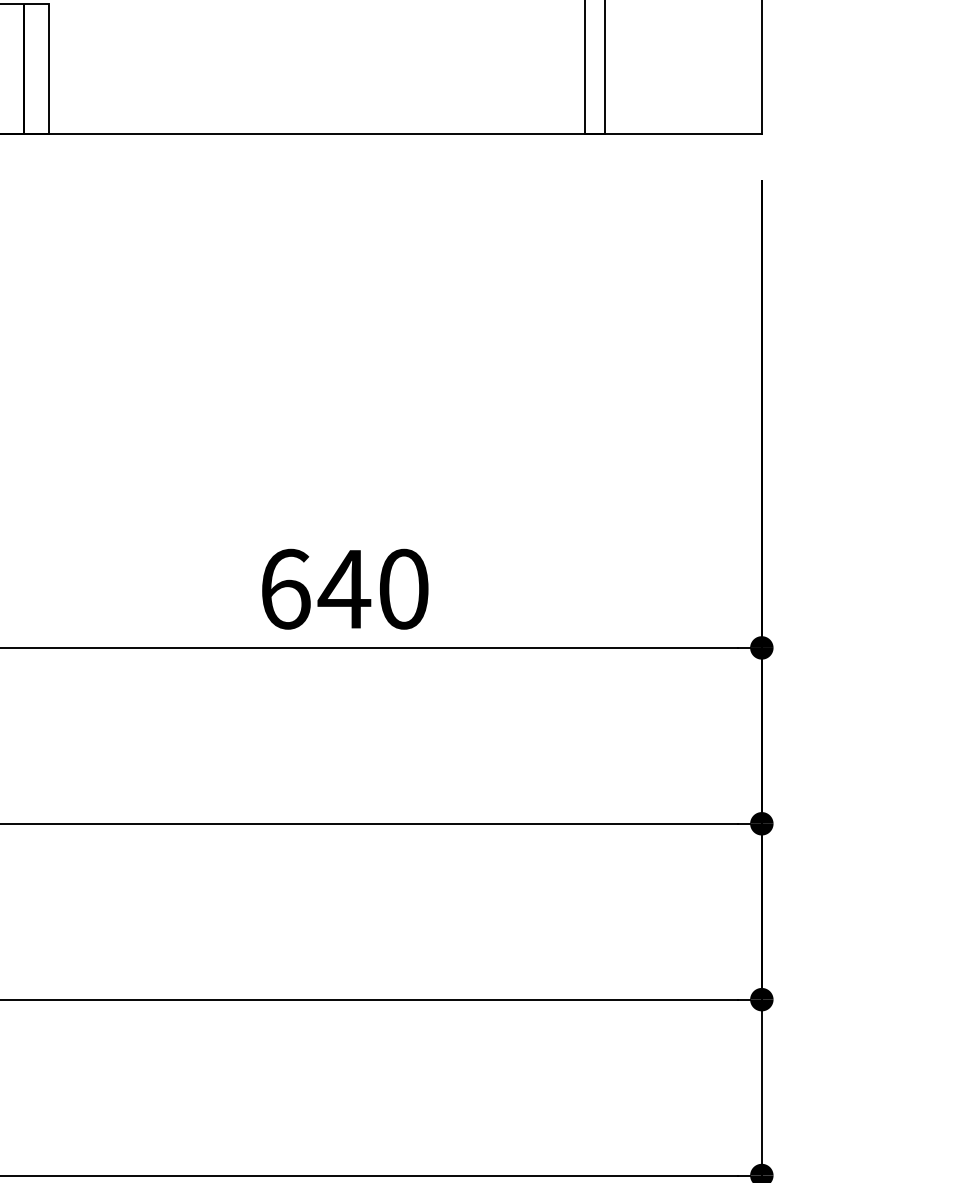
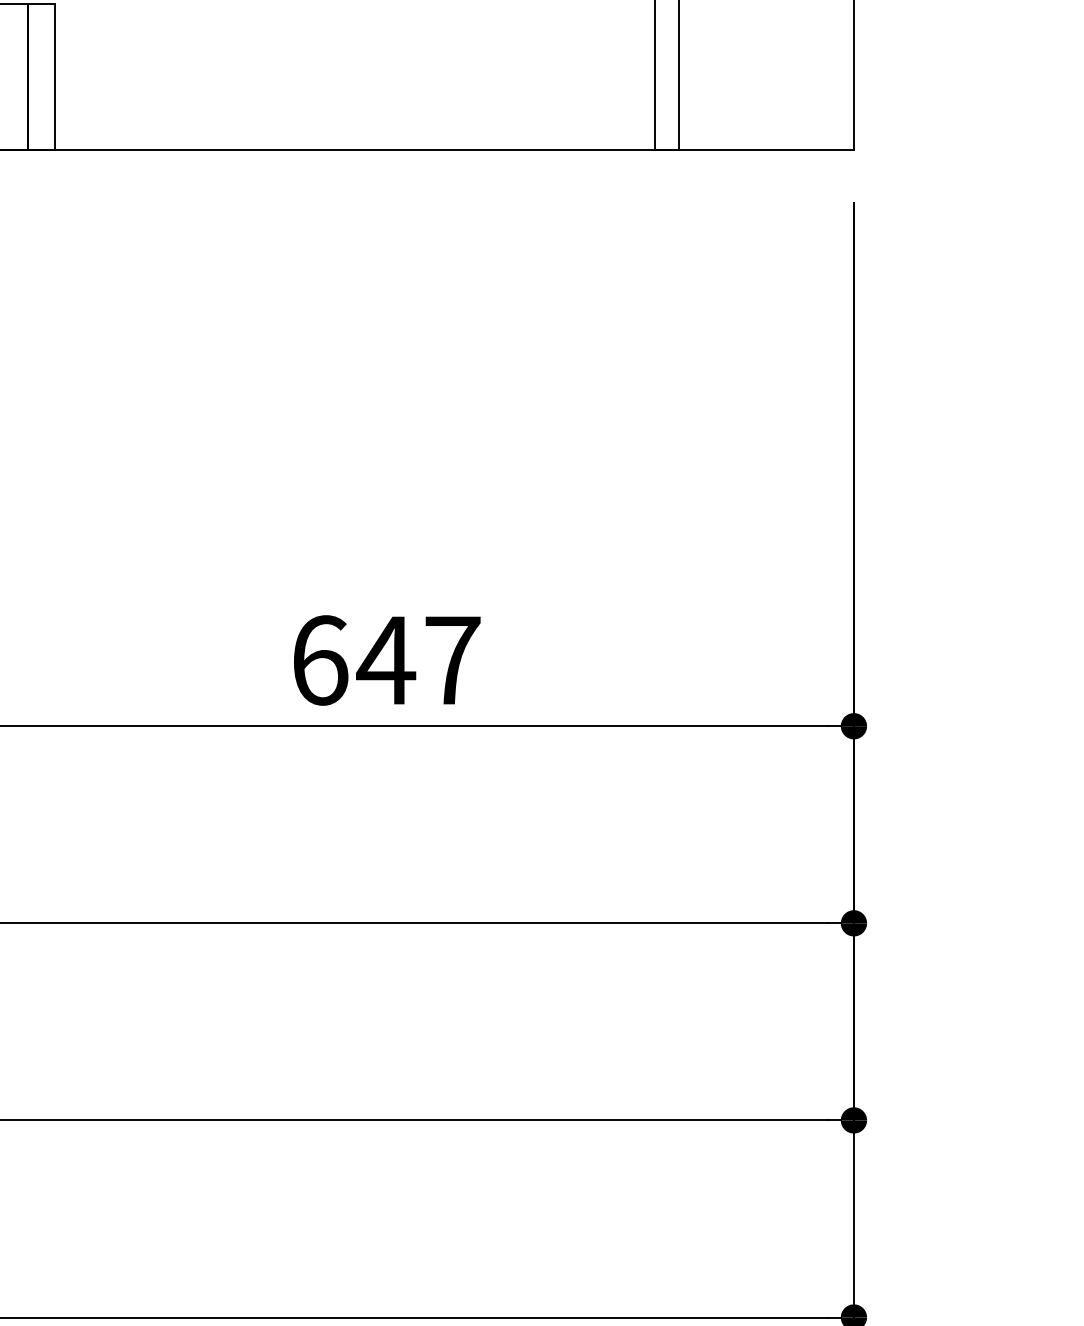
text: (403, 589) -> (452, 660), 640 -> 647

